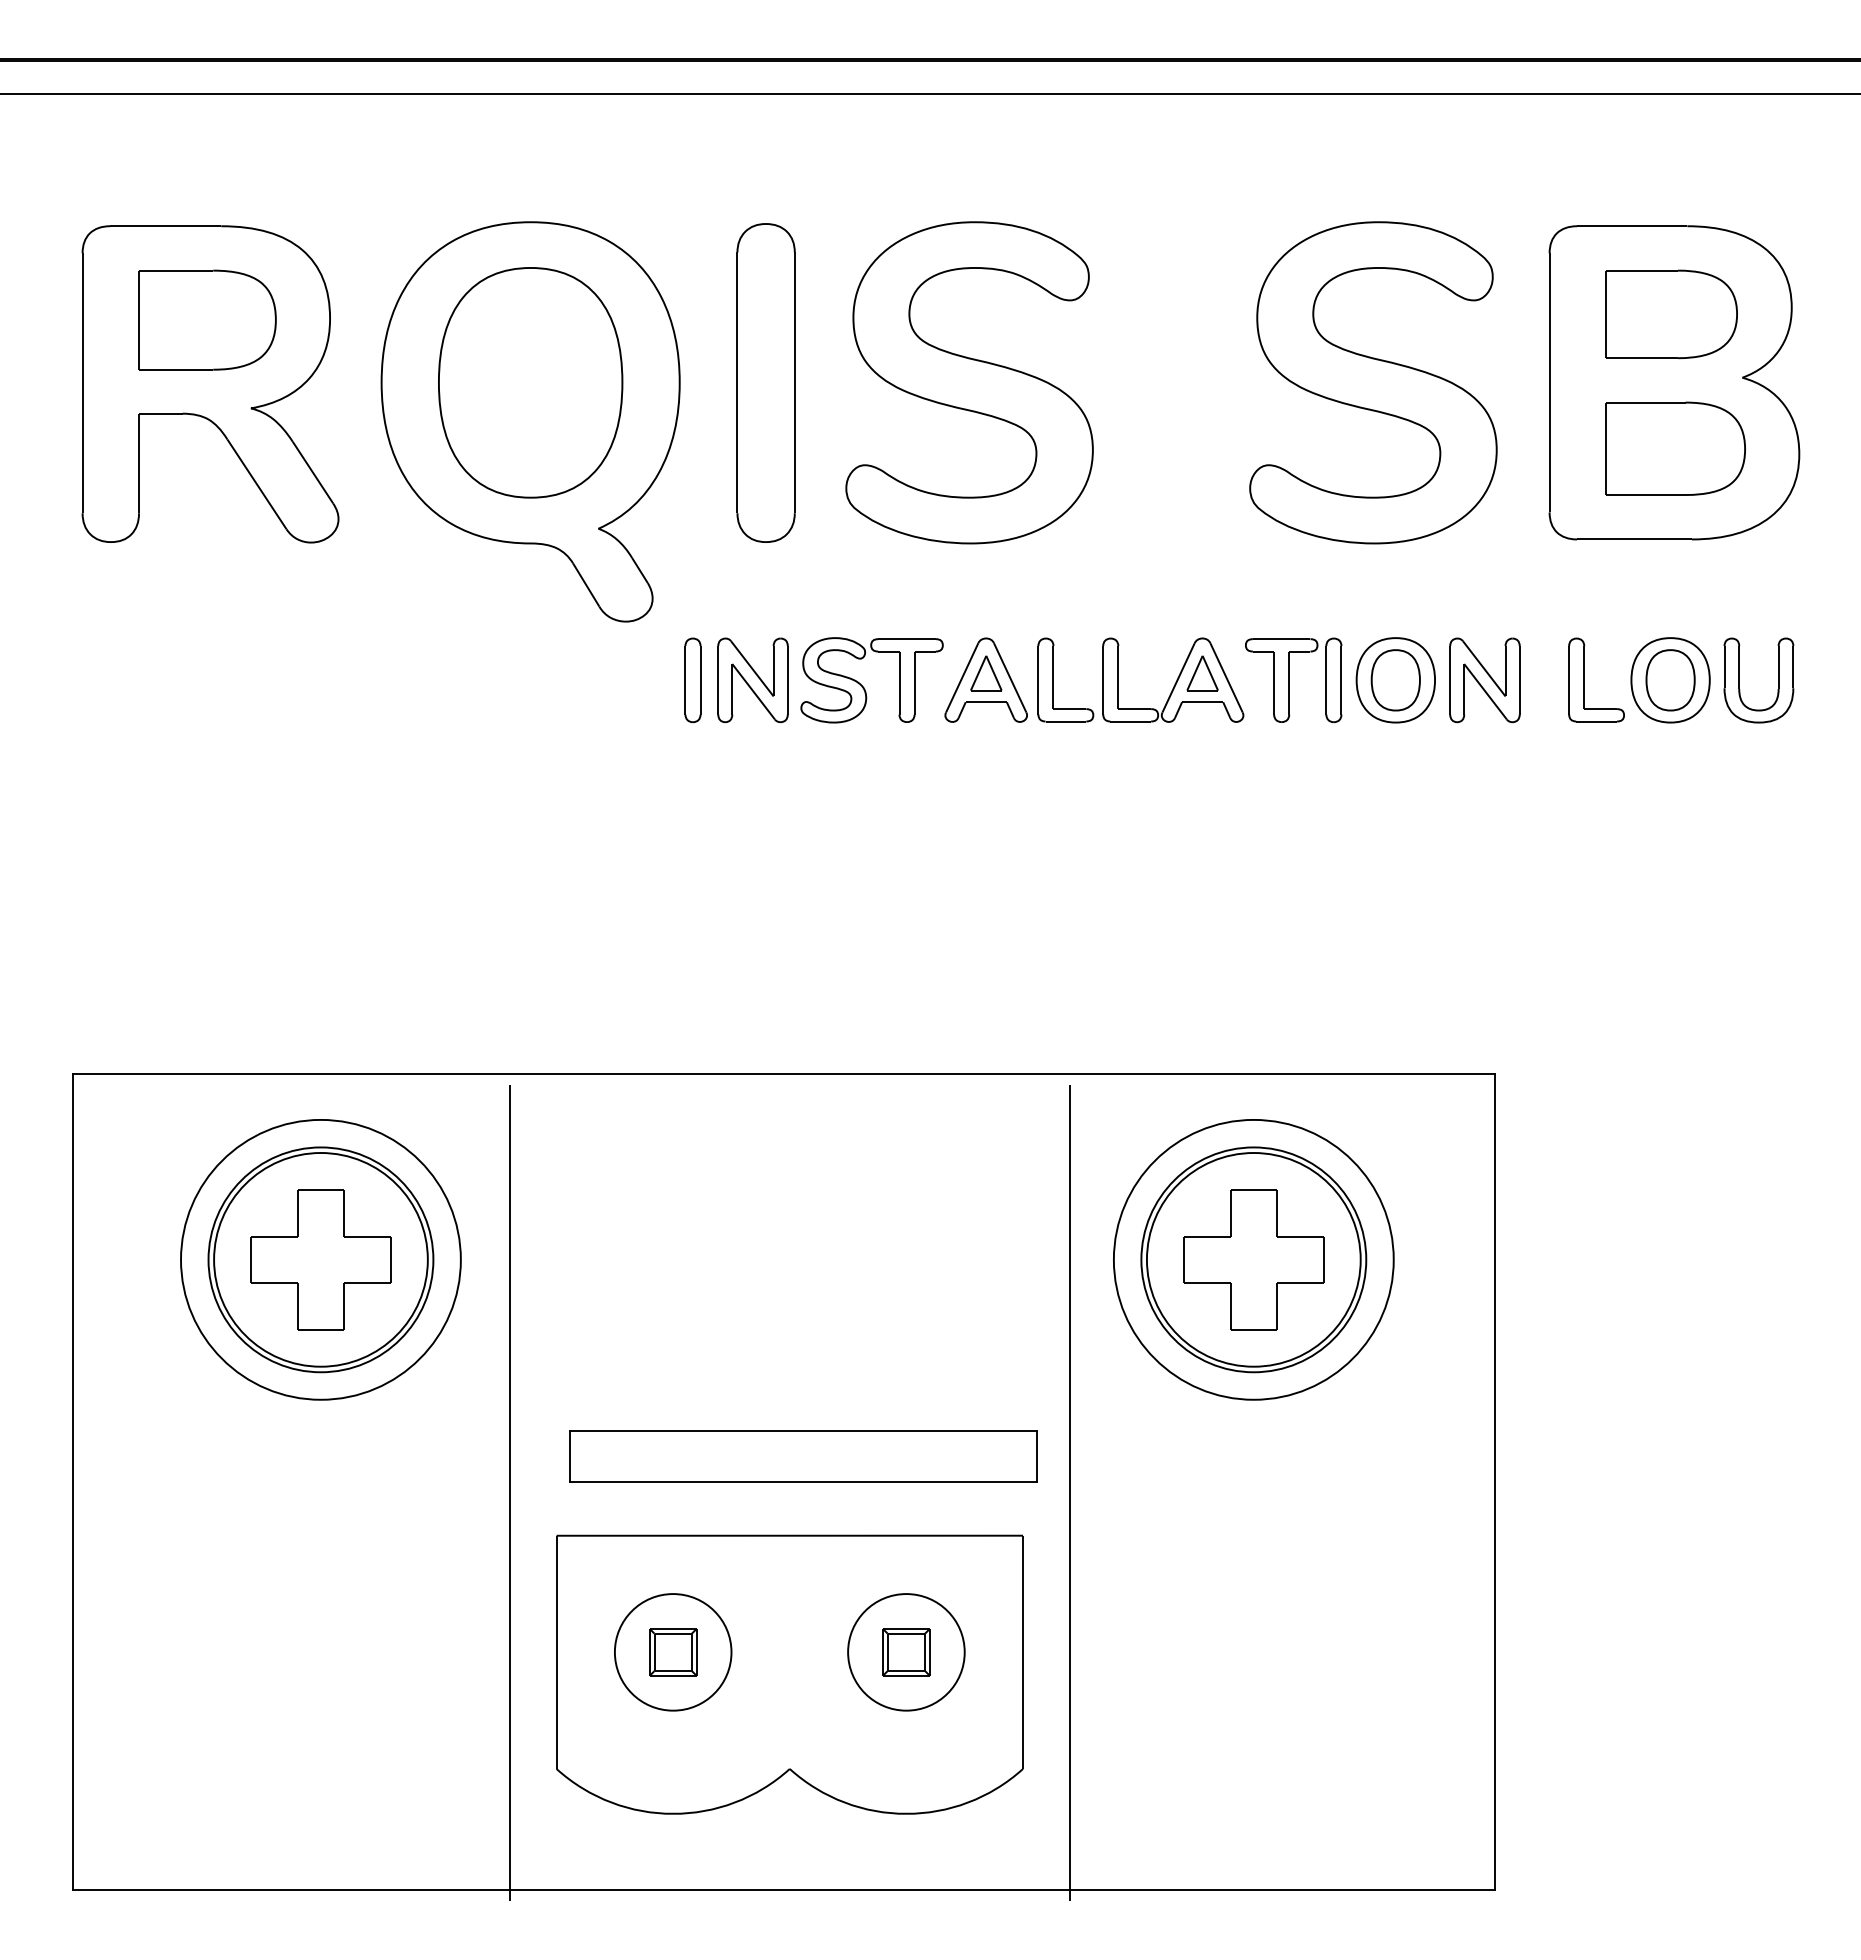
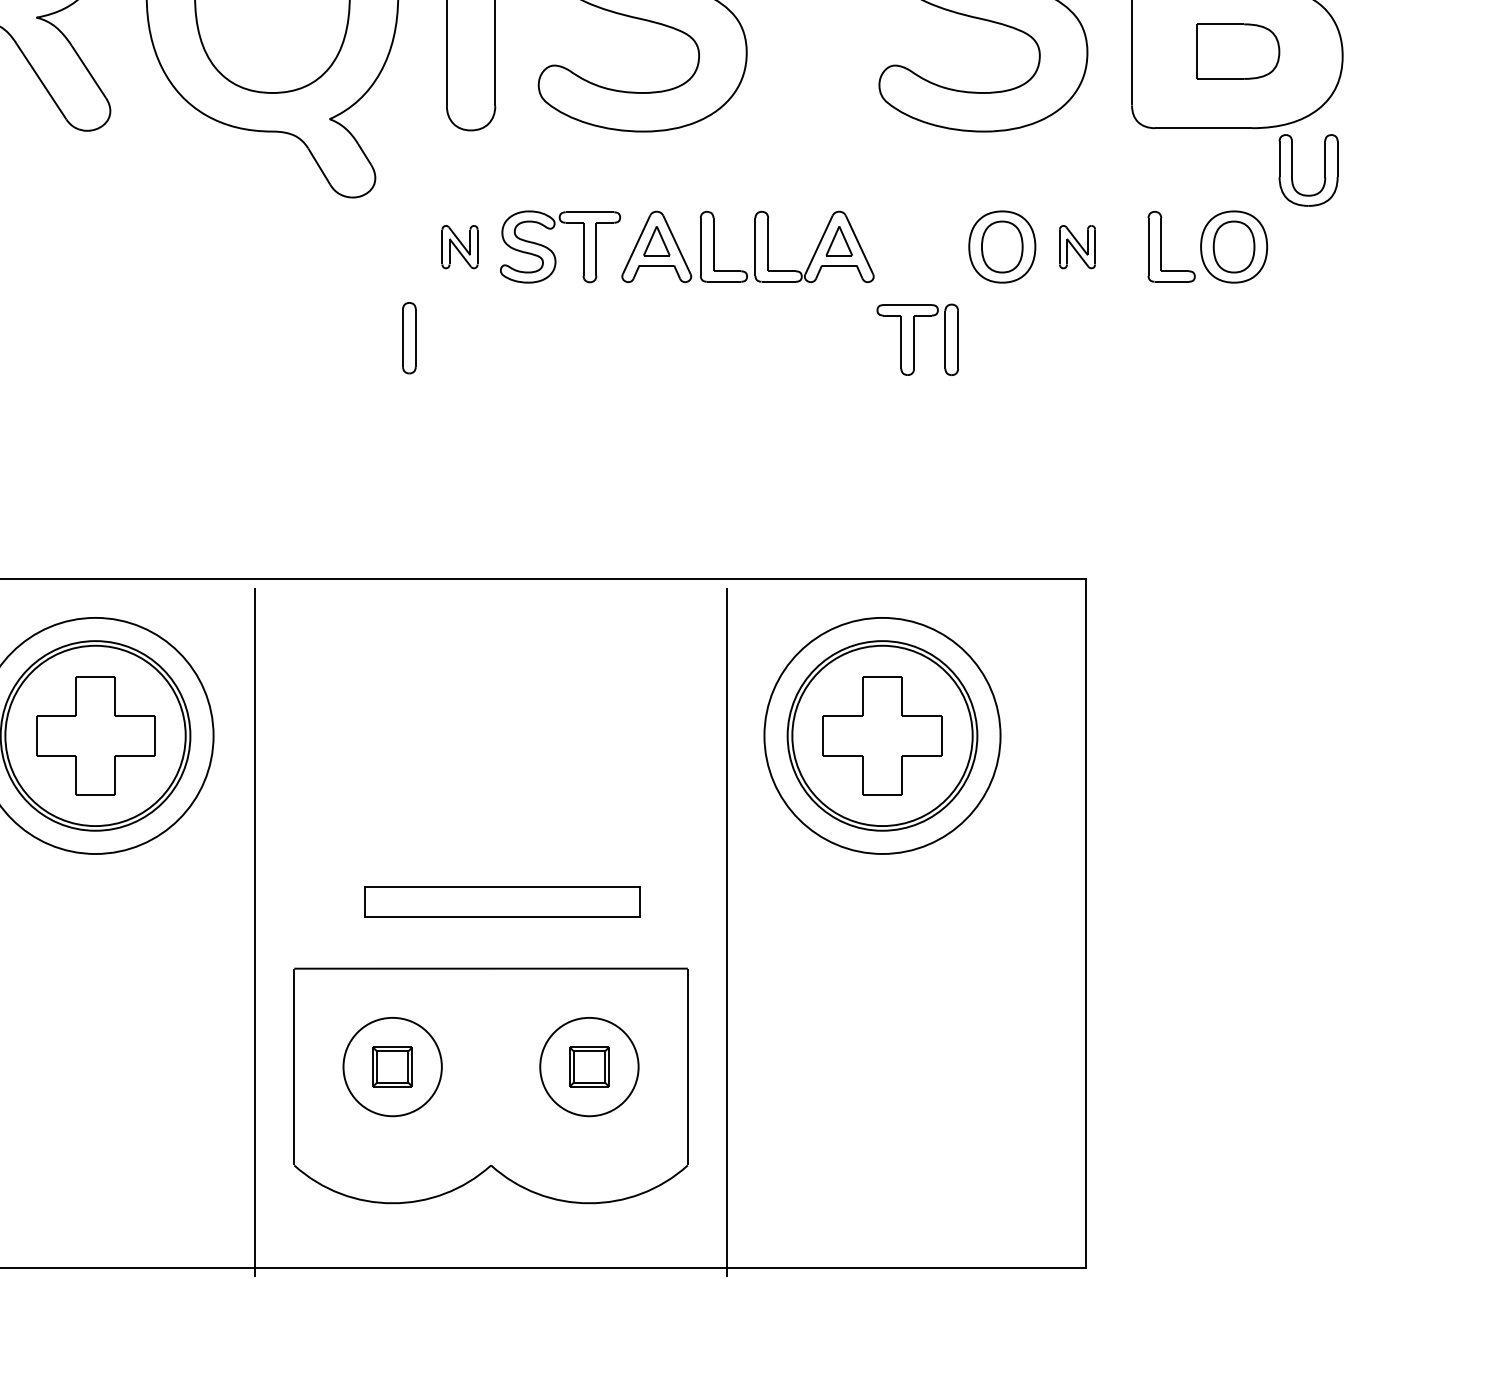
part: (1675, 448) -> (1238, 51), size x0.7
part: (692, 680) -> (408, 338), moved
part: (752, 680) -> (459, 247), size x0.6
part: (1293, 680) -> (917, 339), moved
part: (1484, 680) -> (1077, 247), size x0.6
part: (1739, 680) -> (1292, 170), moved
part: (803, 1456) -> (502, 901), size x0.7

